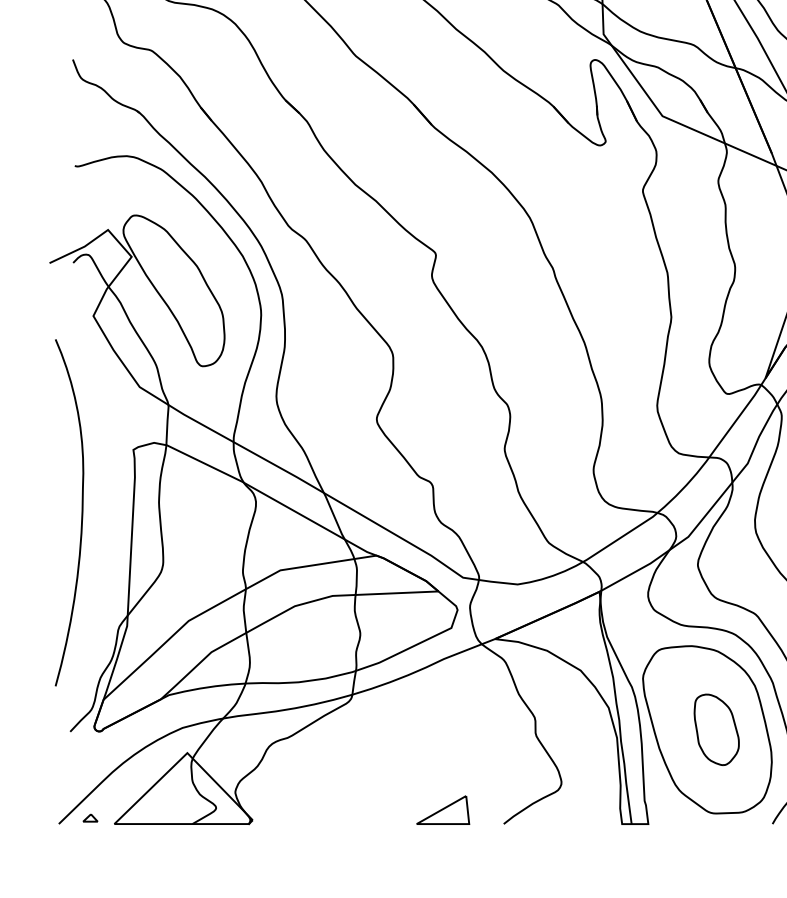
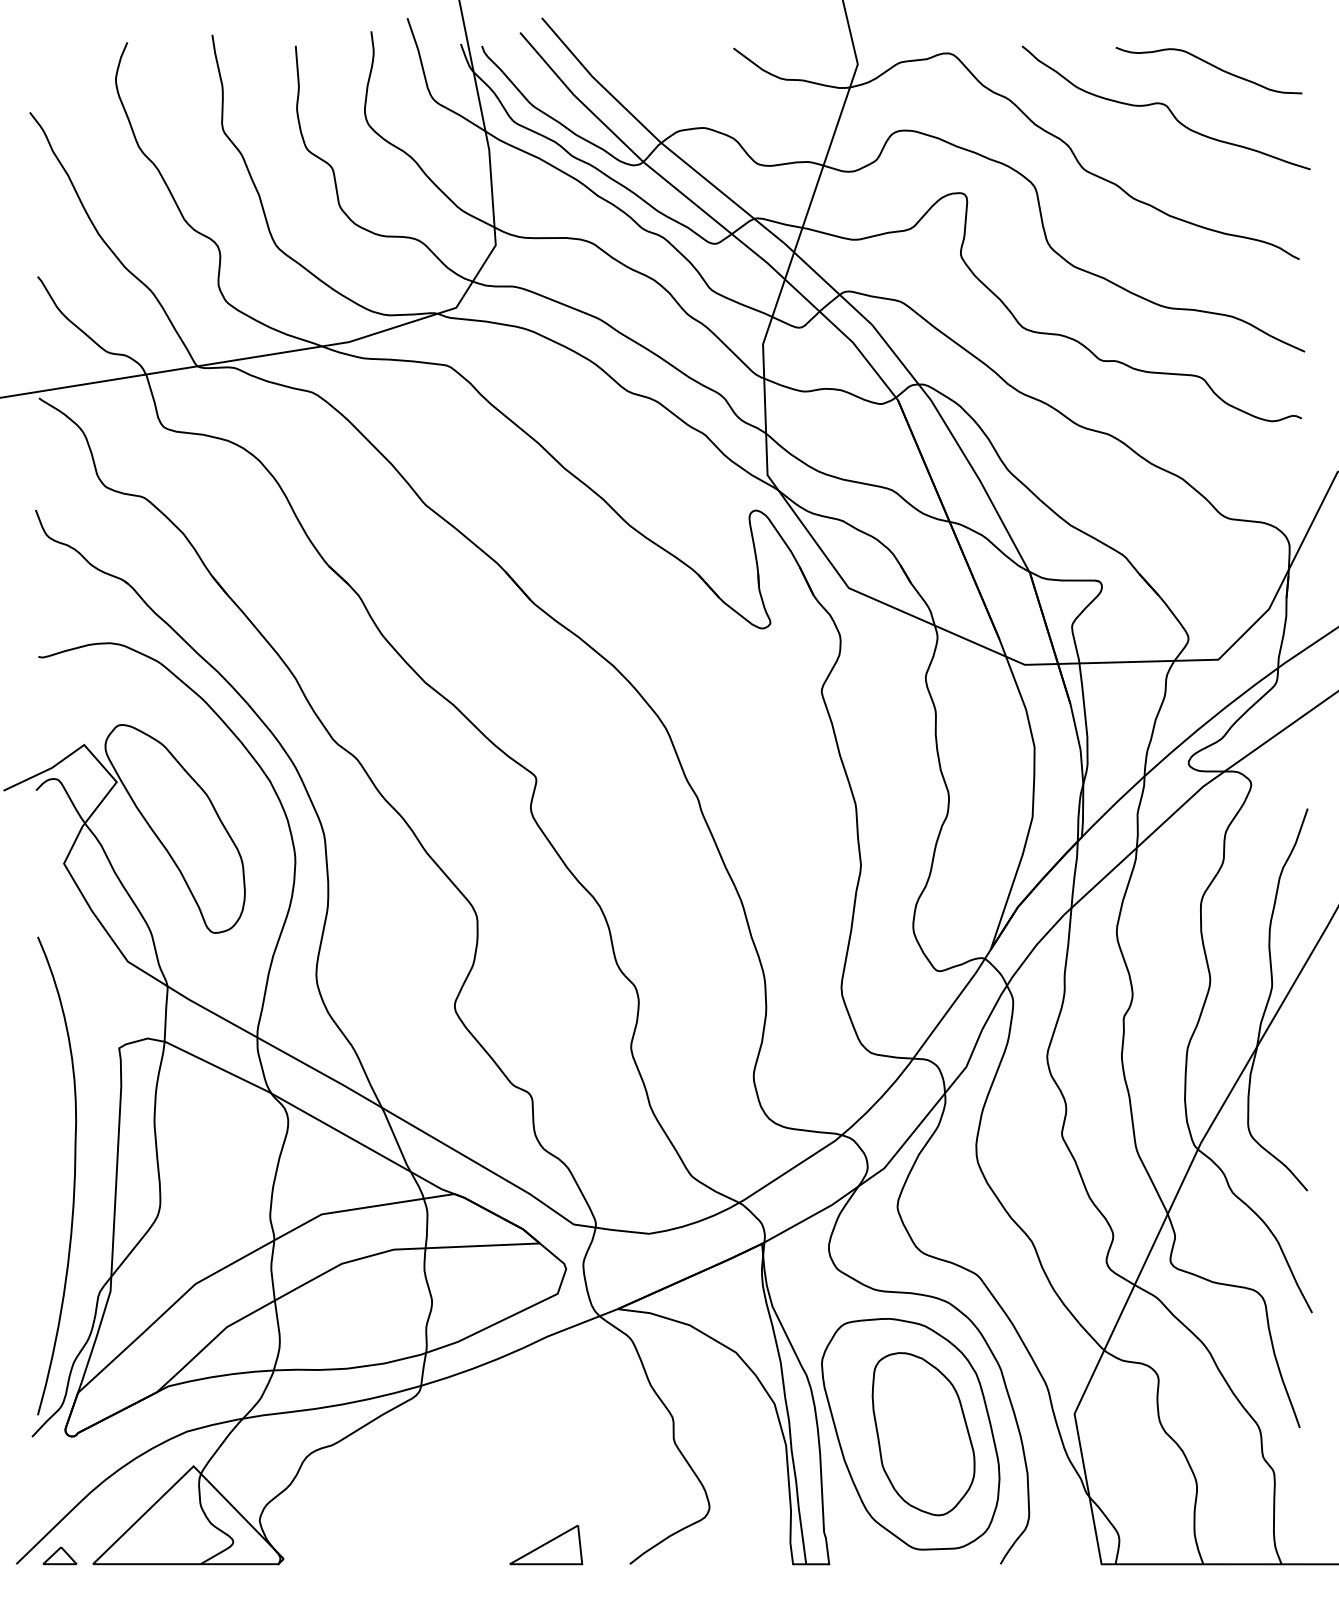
curve: (81, 514) -> (73, 1178), moved
part: (716, 730) -> (923, 1434), size x1.67
part: (90, 817) -> (59, 1555), size x1.67

